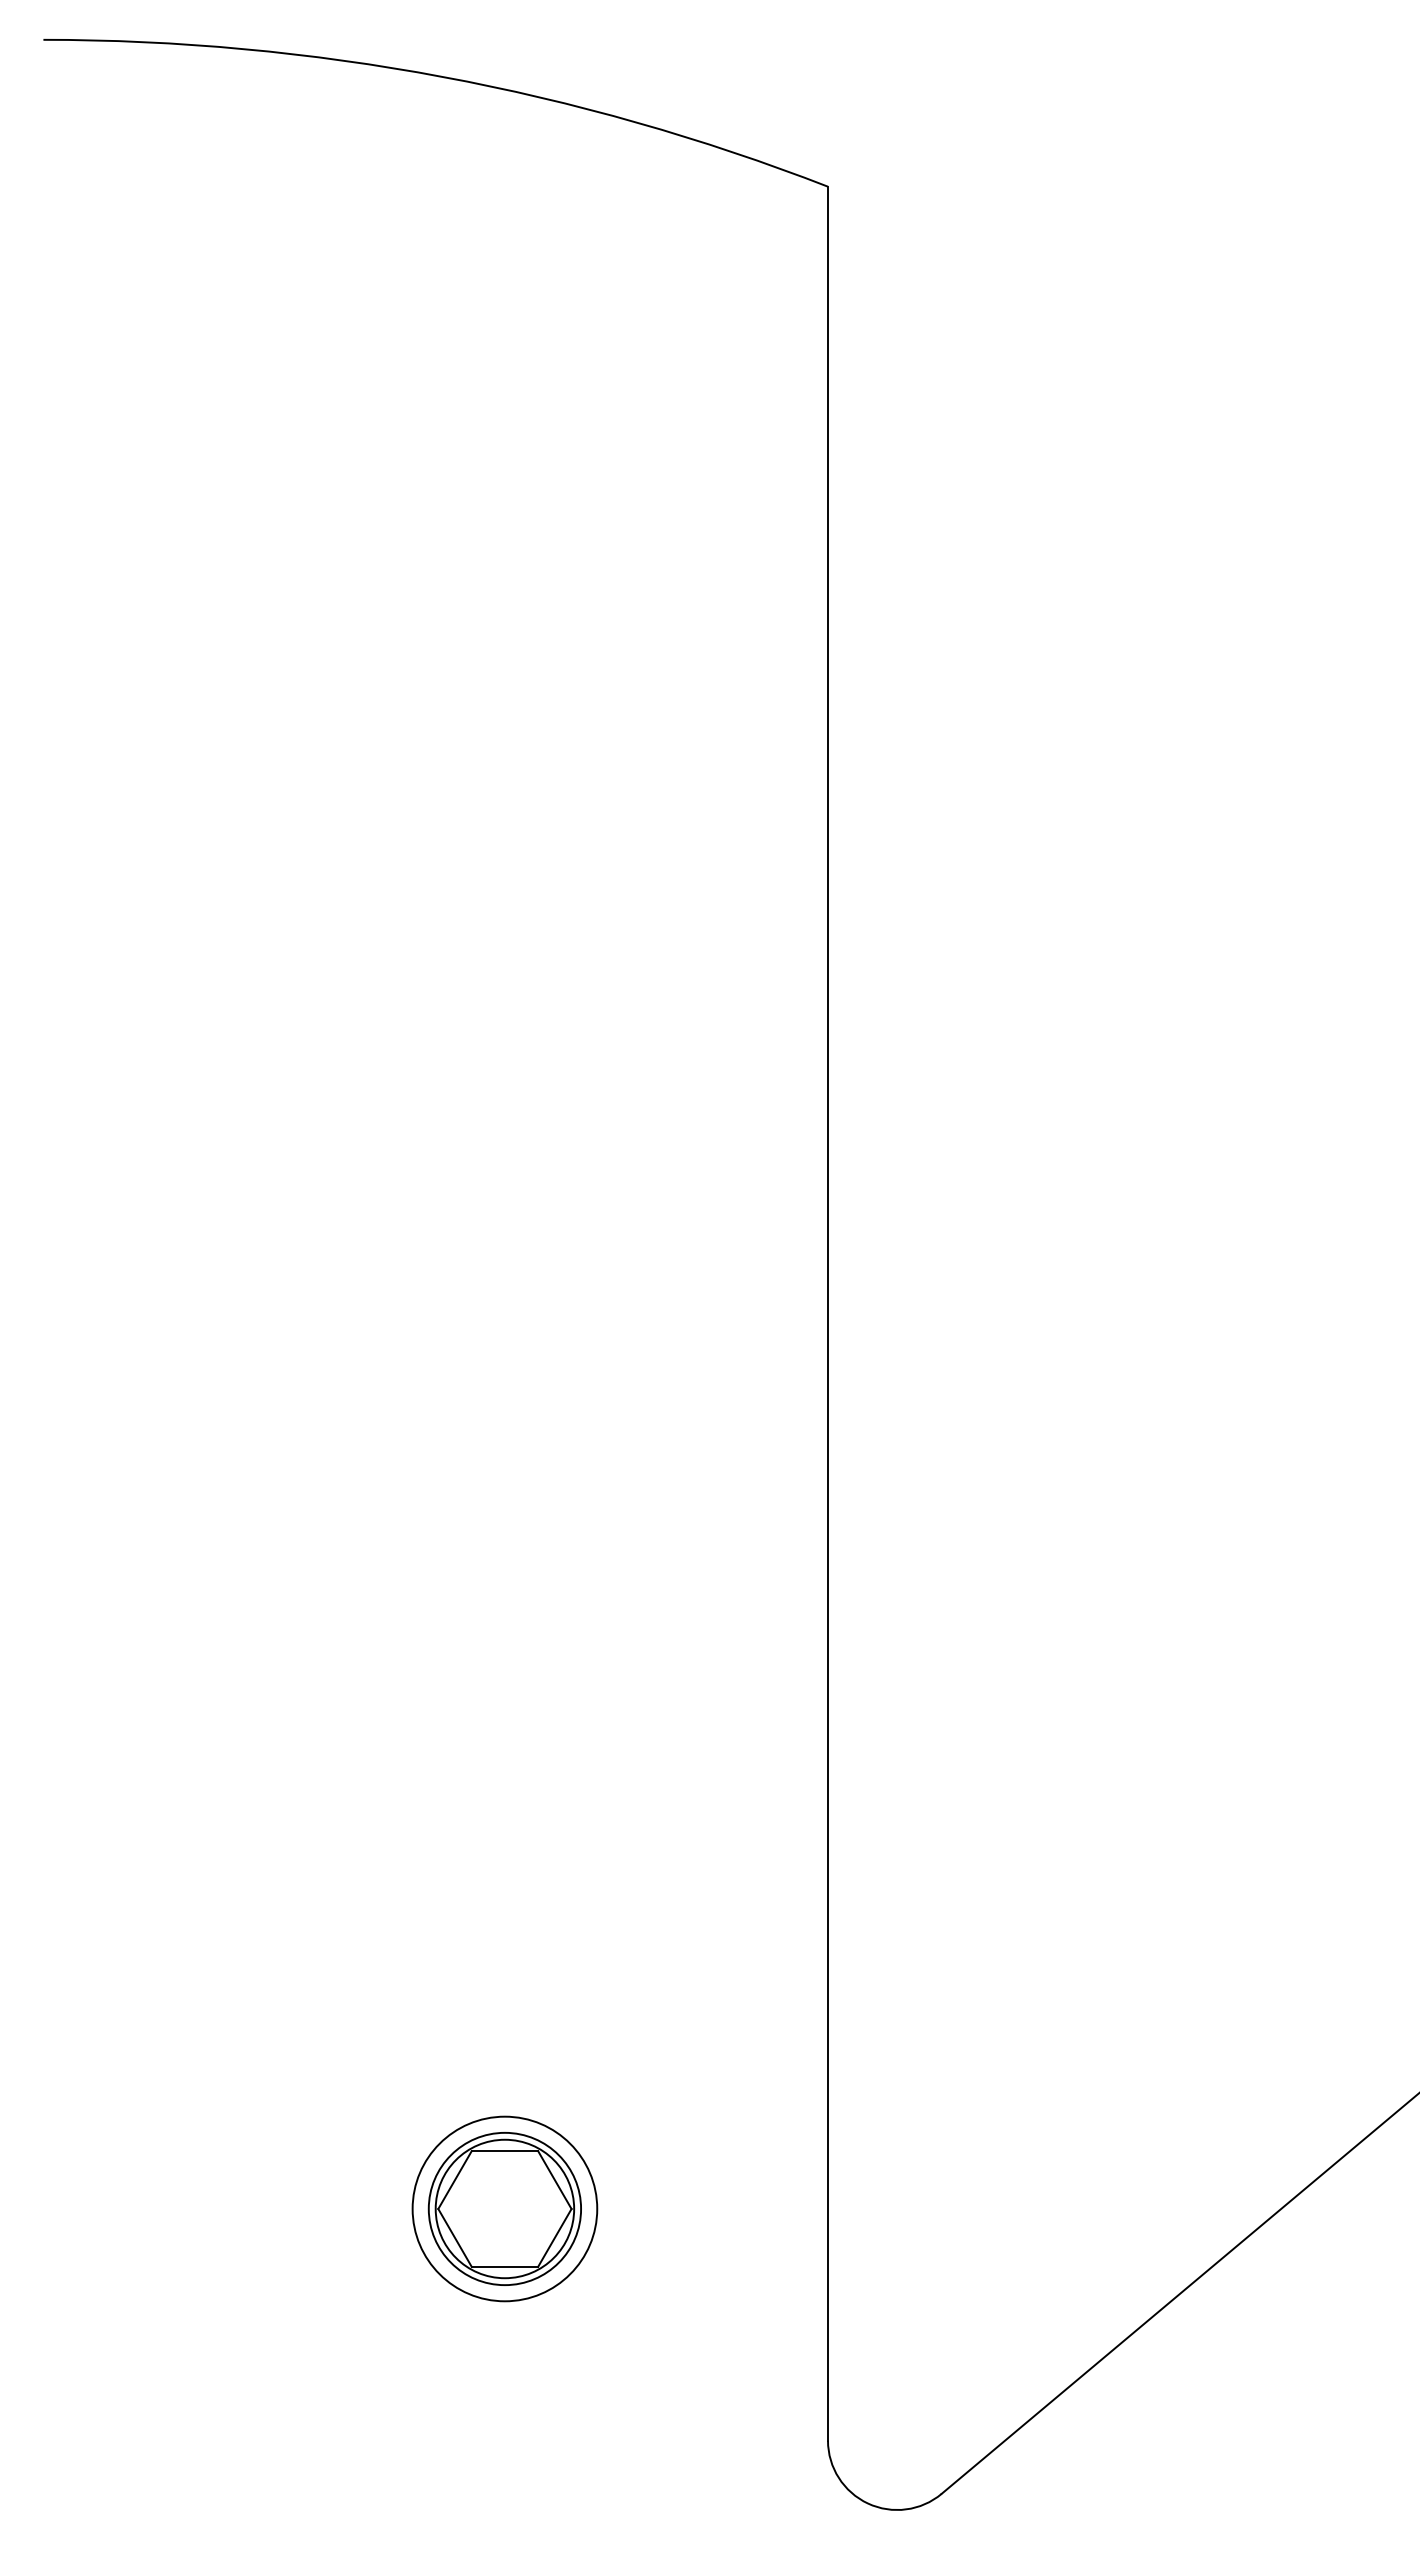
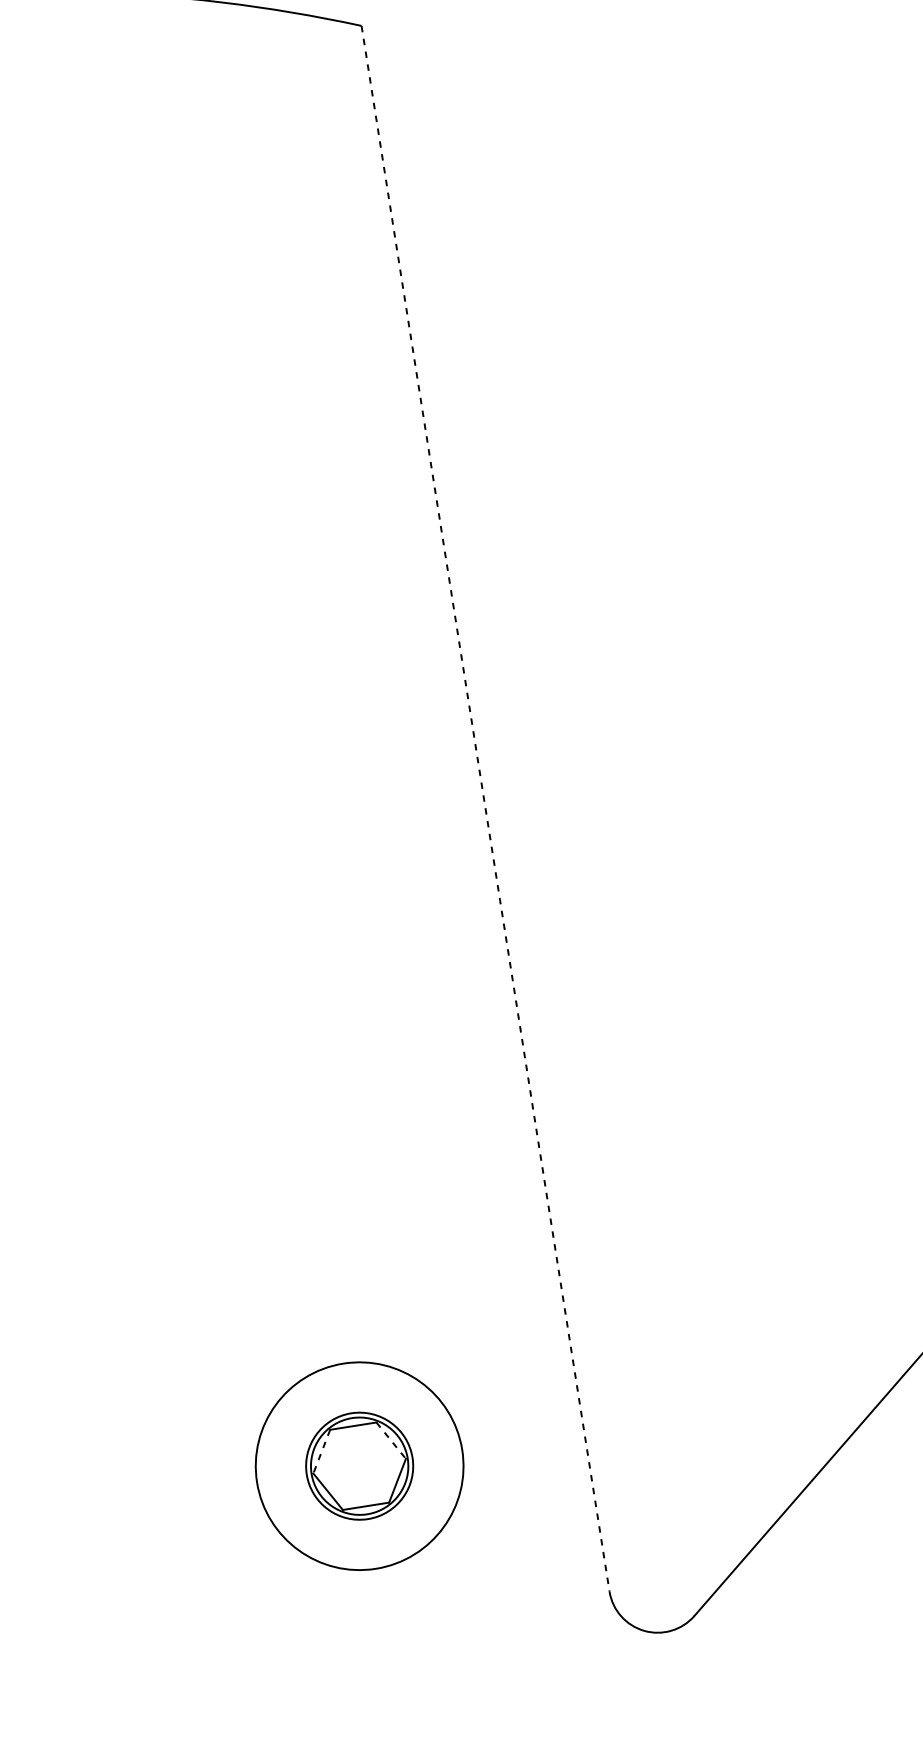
line: (828, 1314) -> (486, 809), solid -> dashed
line: (454, 2180) -> (321, 1451), solid -> dashed
line: (555, 2180) -> (391, 1440), solid -> dashed
circle: (504, 2208) -> (359, 1465), size x1.6

